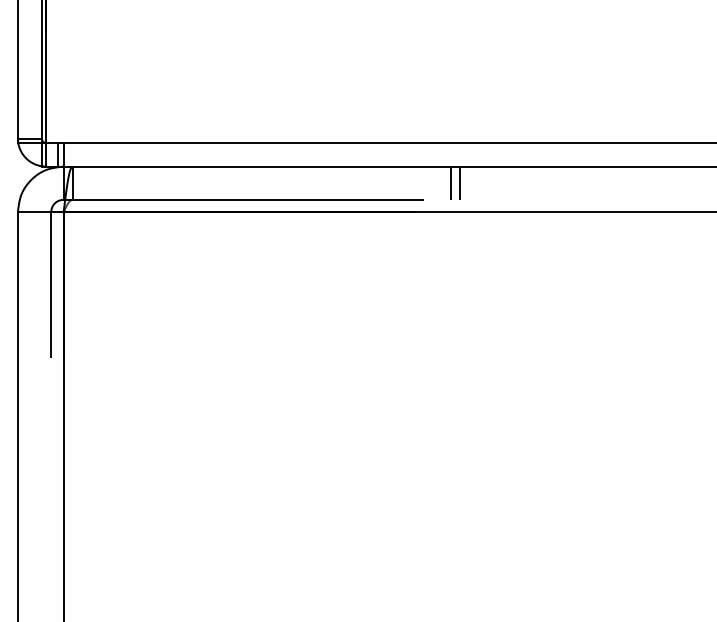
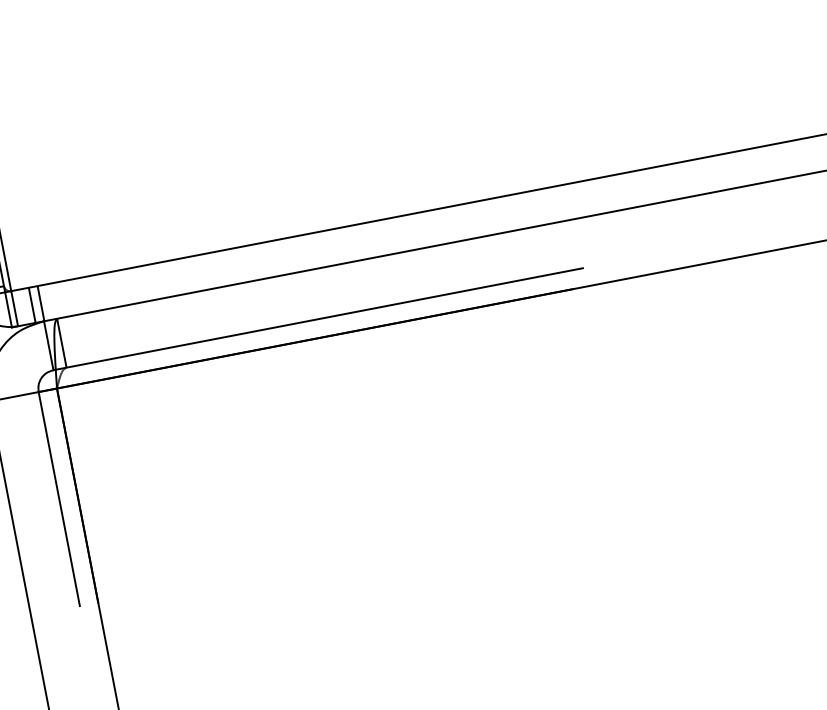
line: (451, 182) -> (619, 234), removed
line: (460, 182) -> (632, 232), removed

